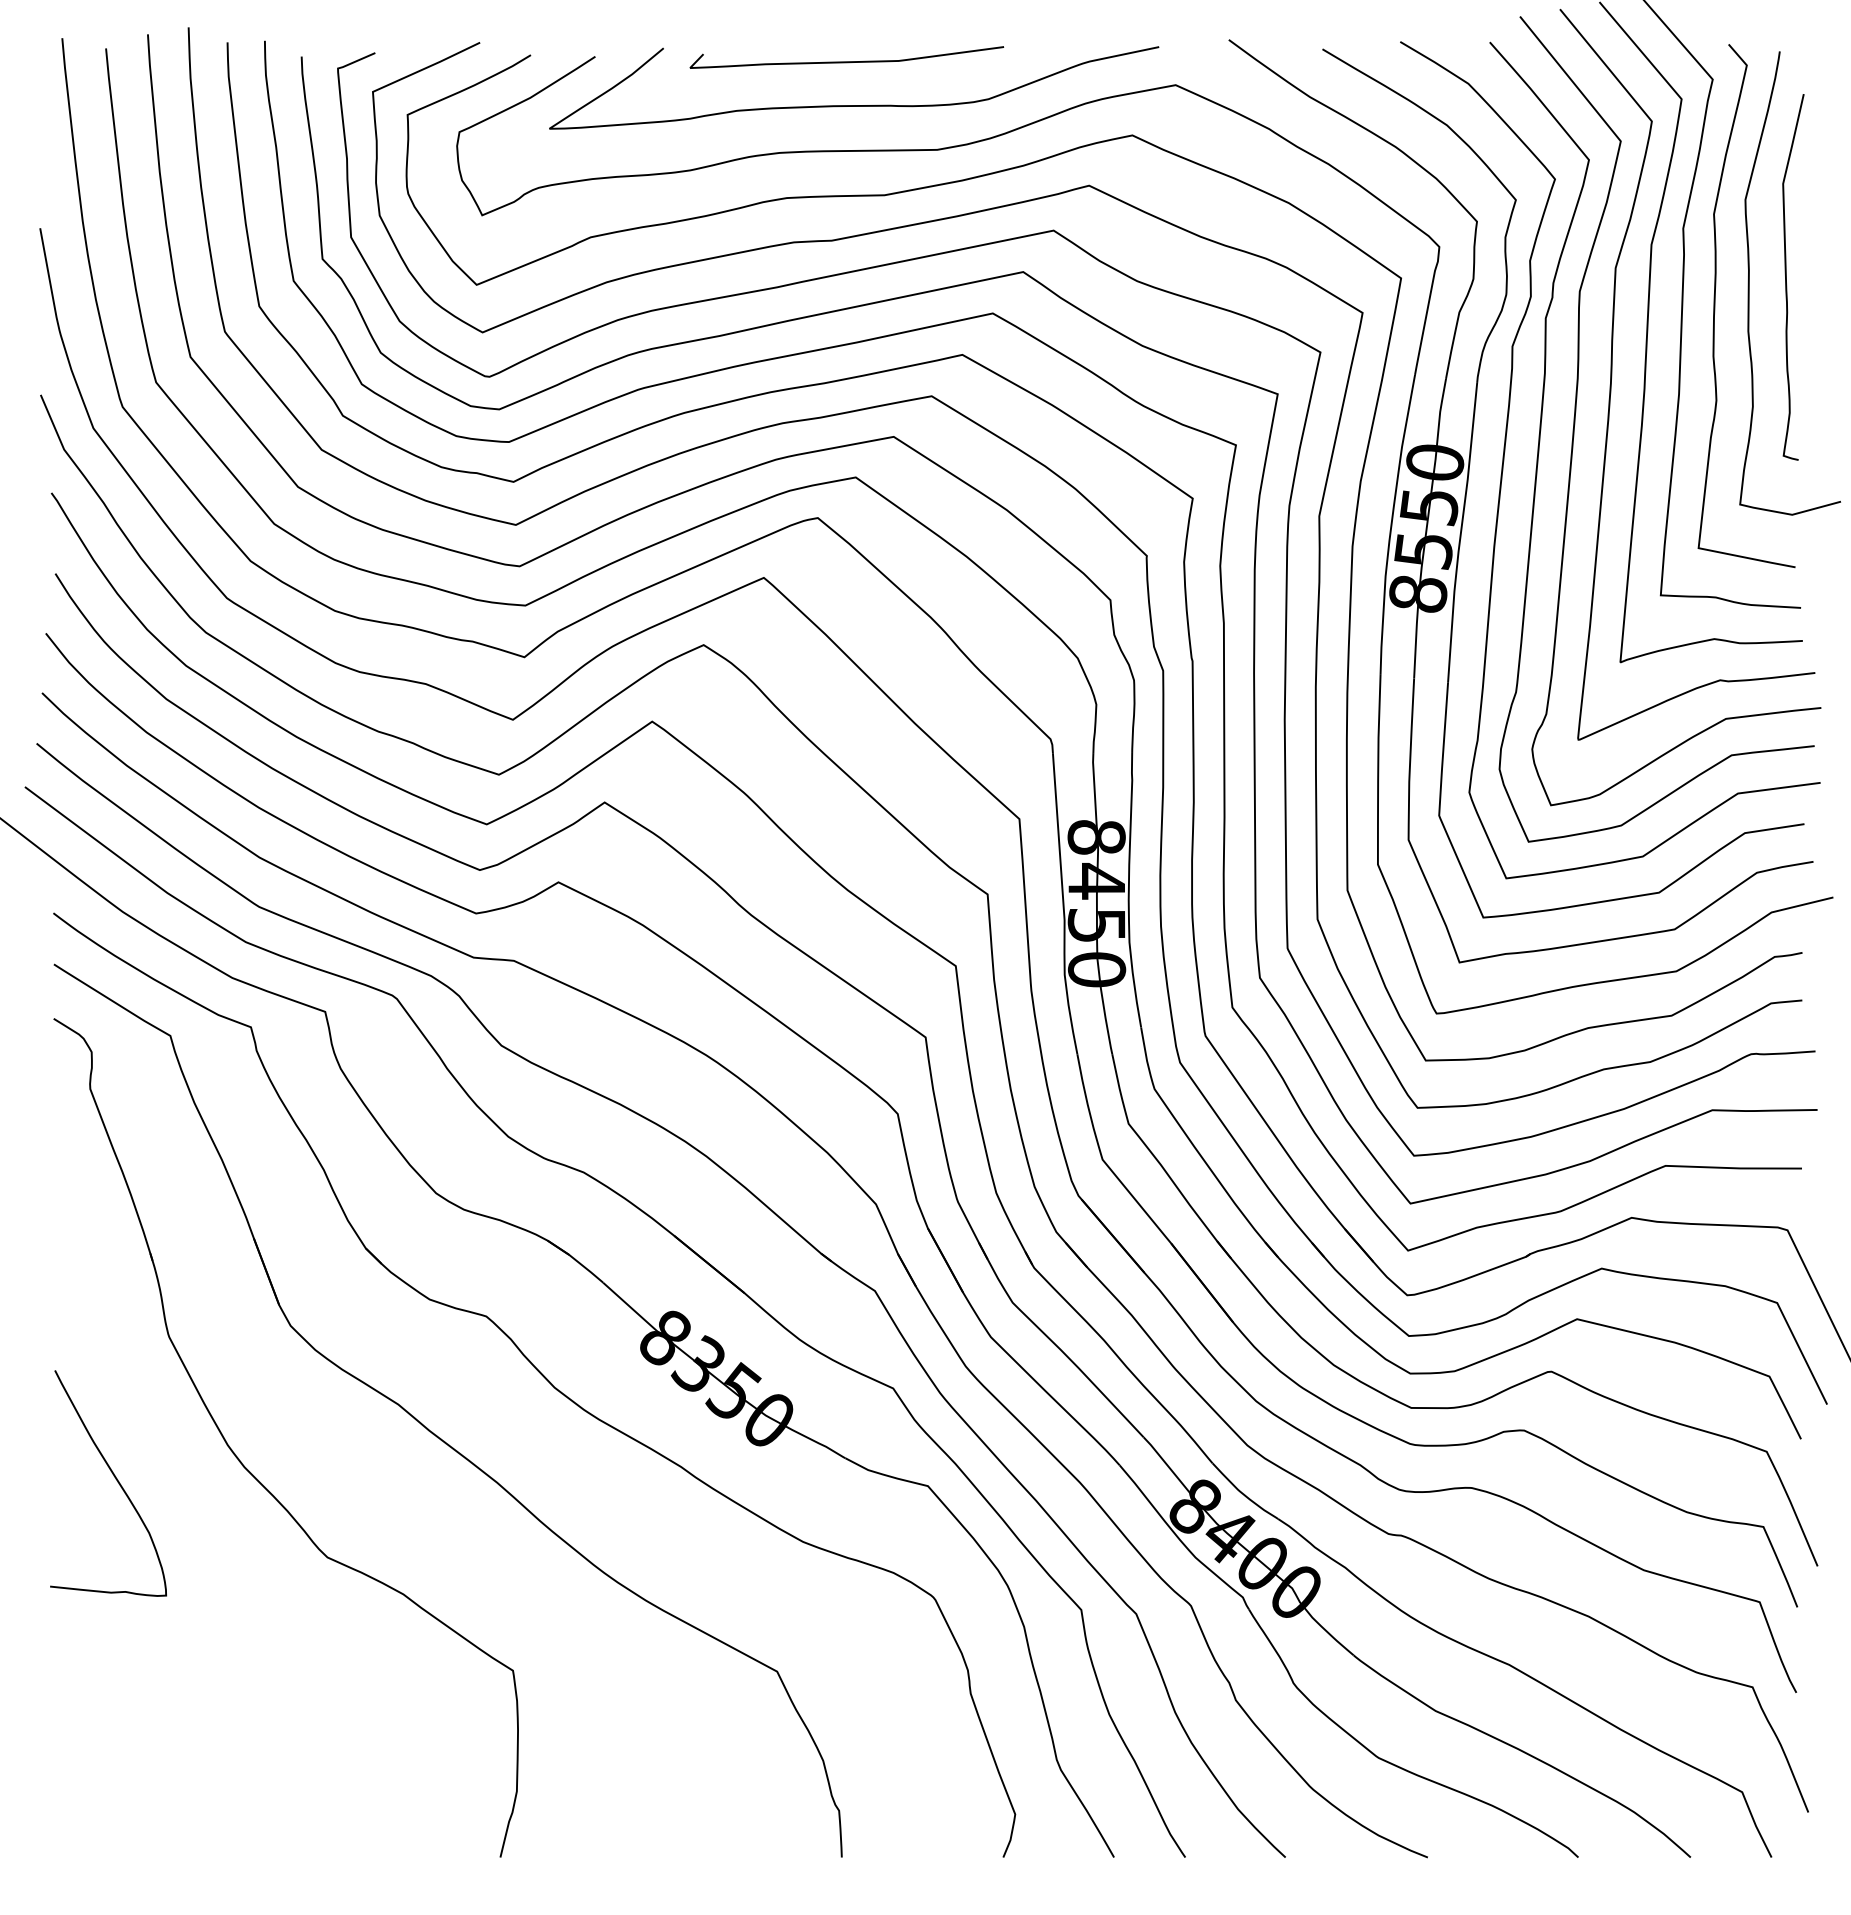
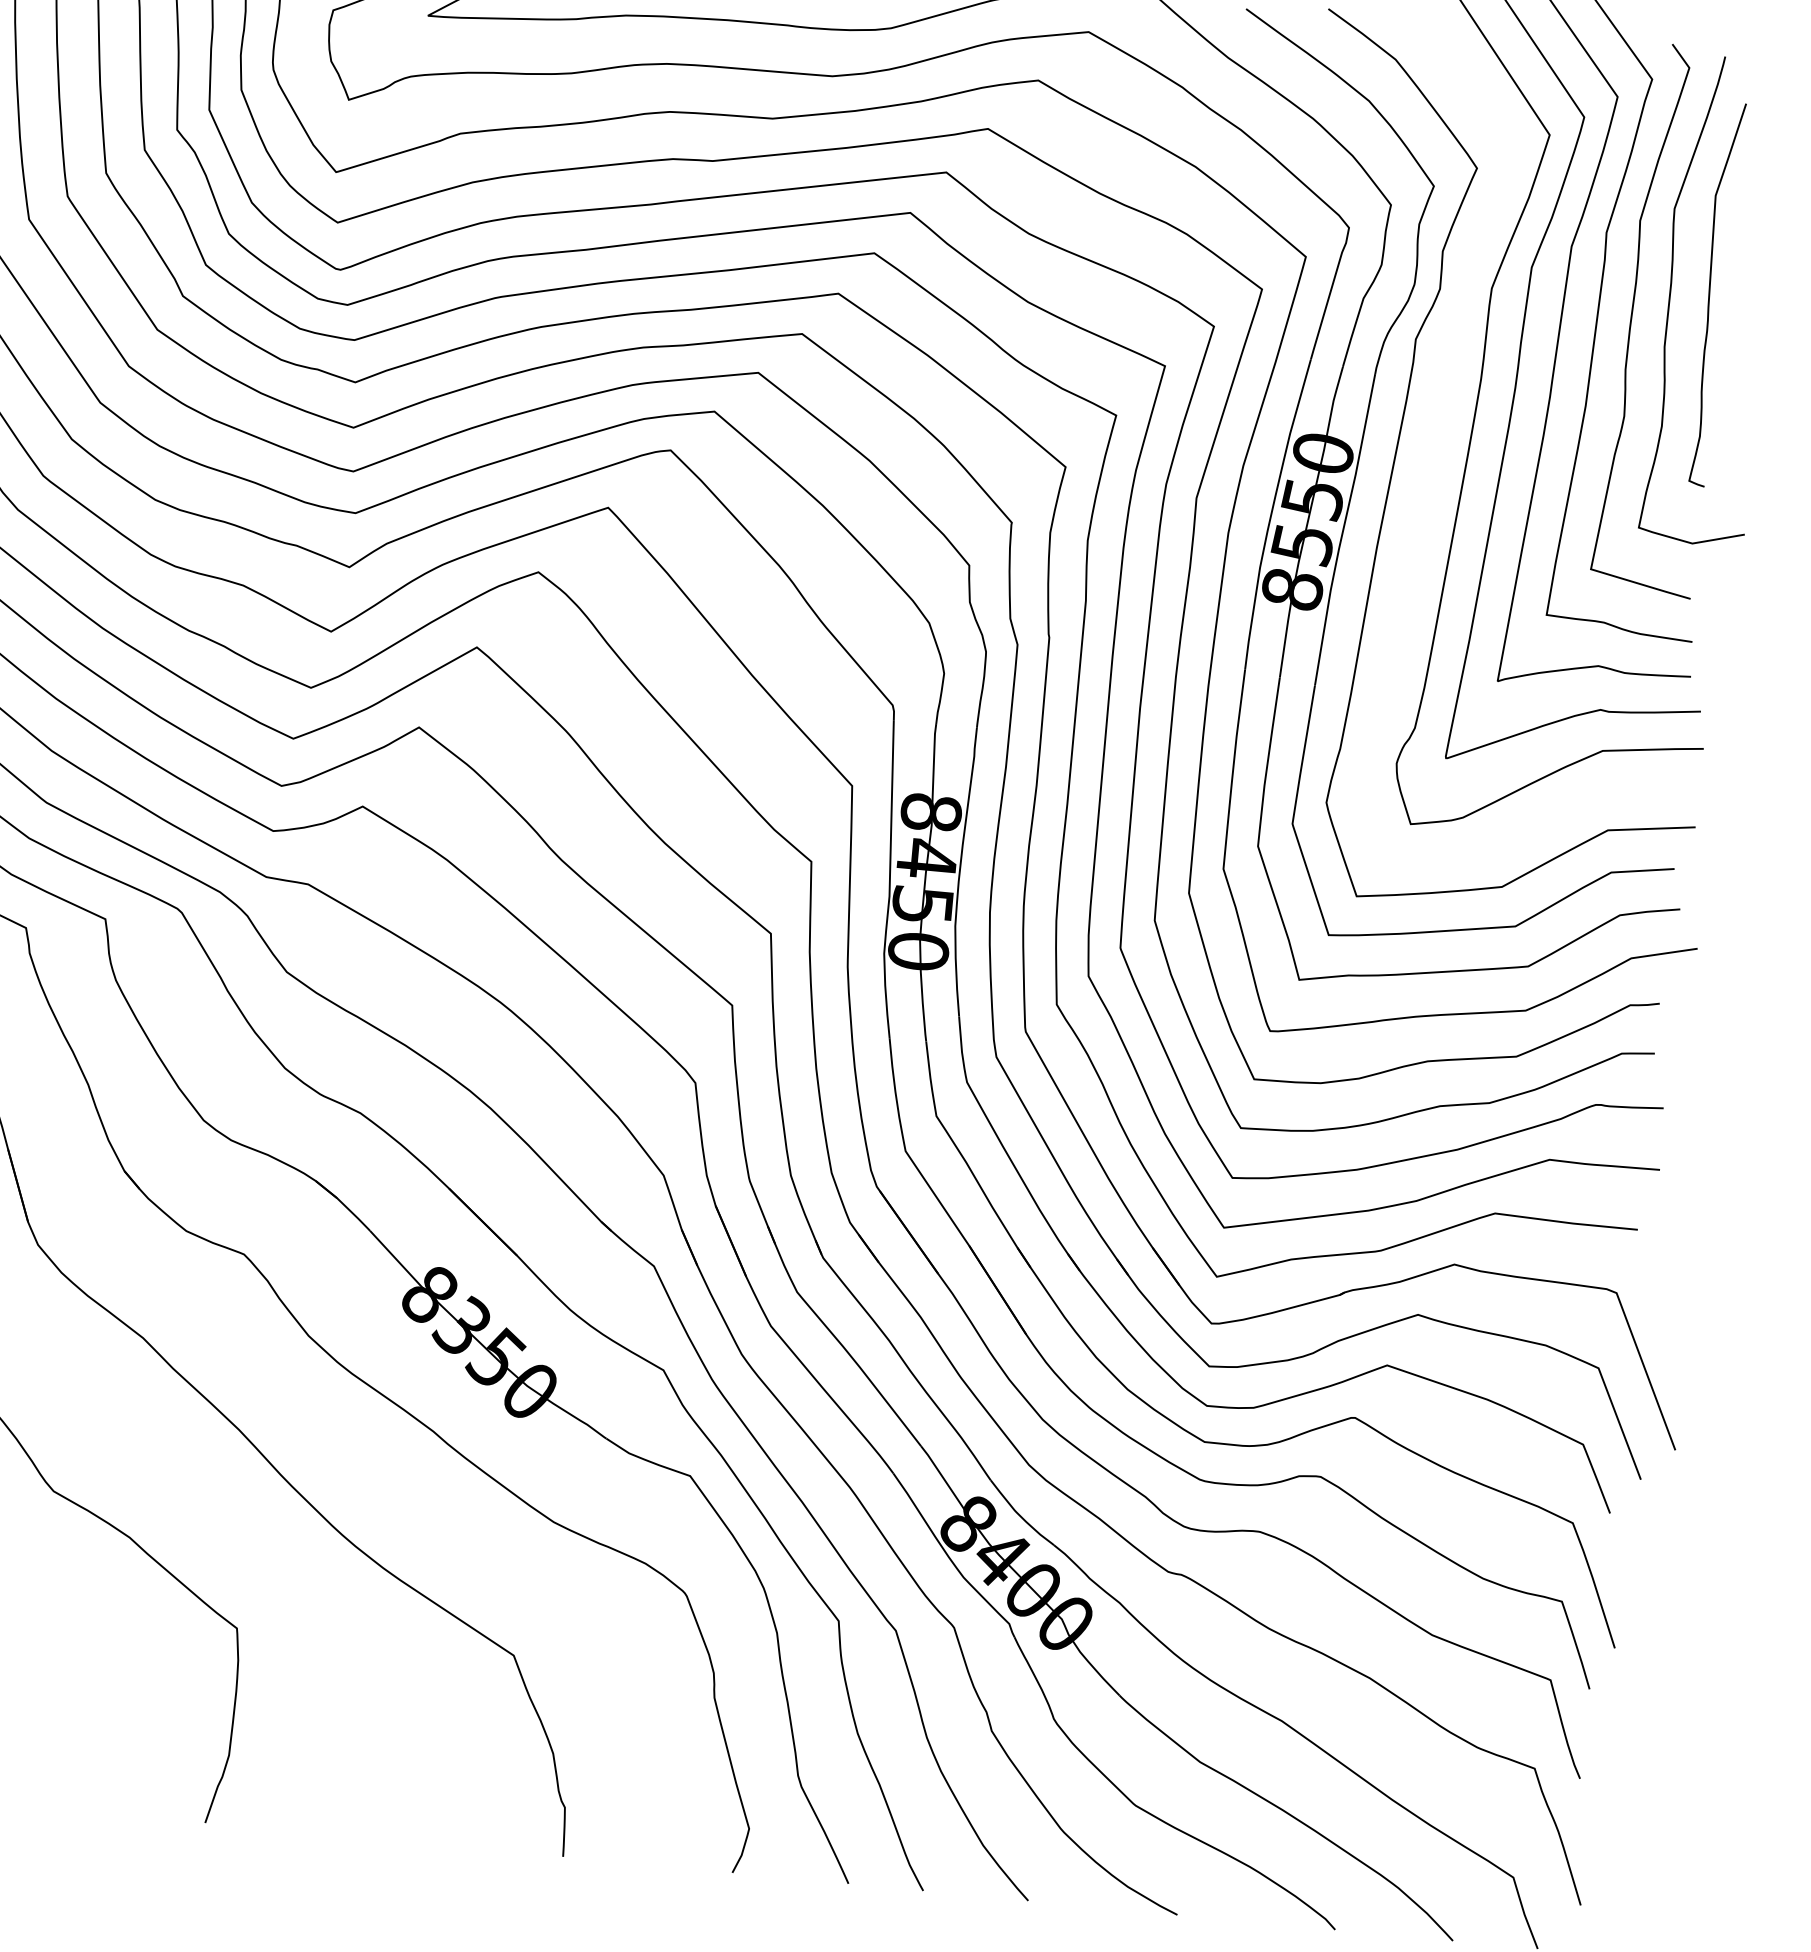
curve: (1541, 430) -> (1437, 430), removed

